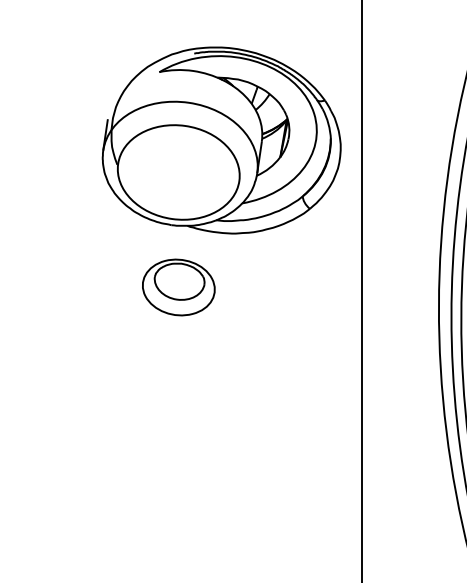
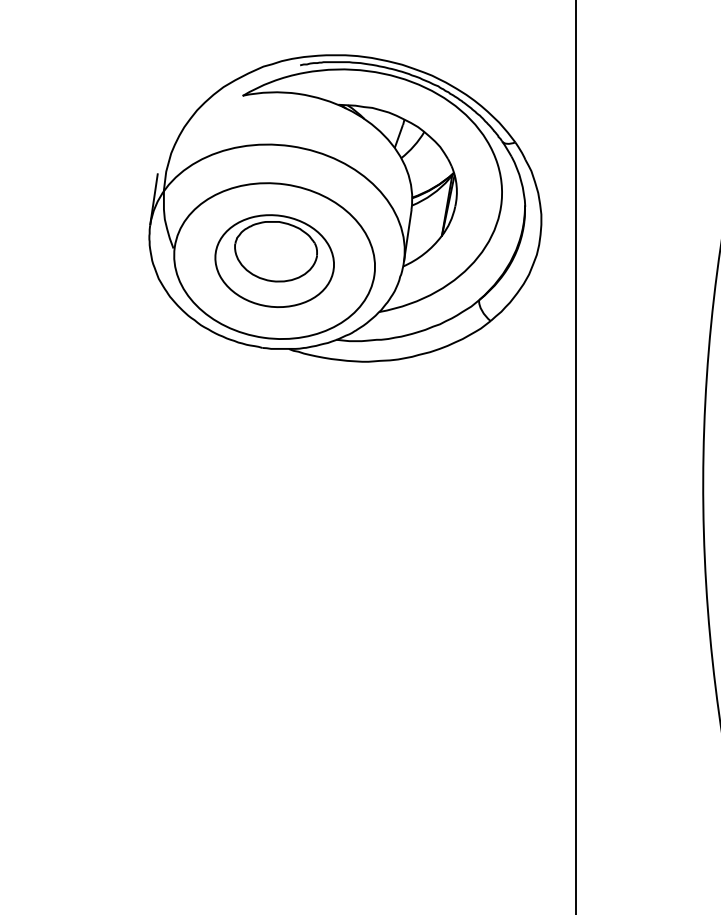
part: (178, 287) -> (274, 261), moved

